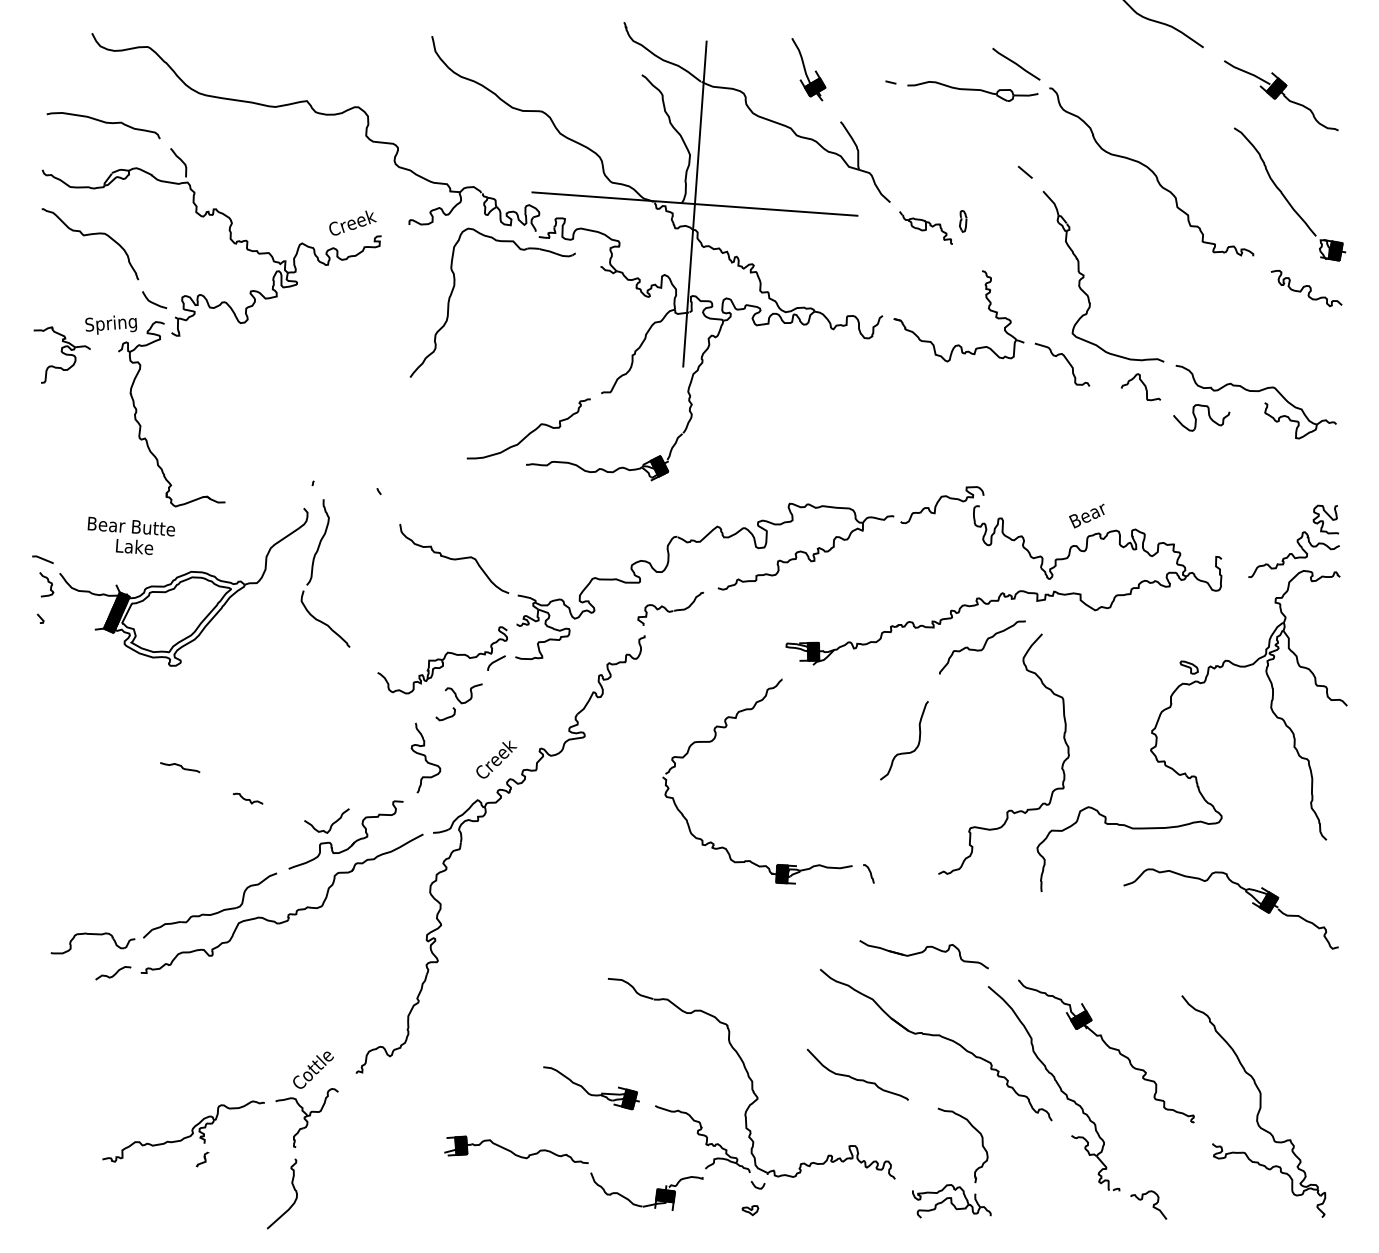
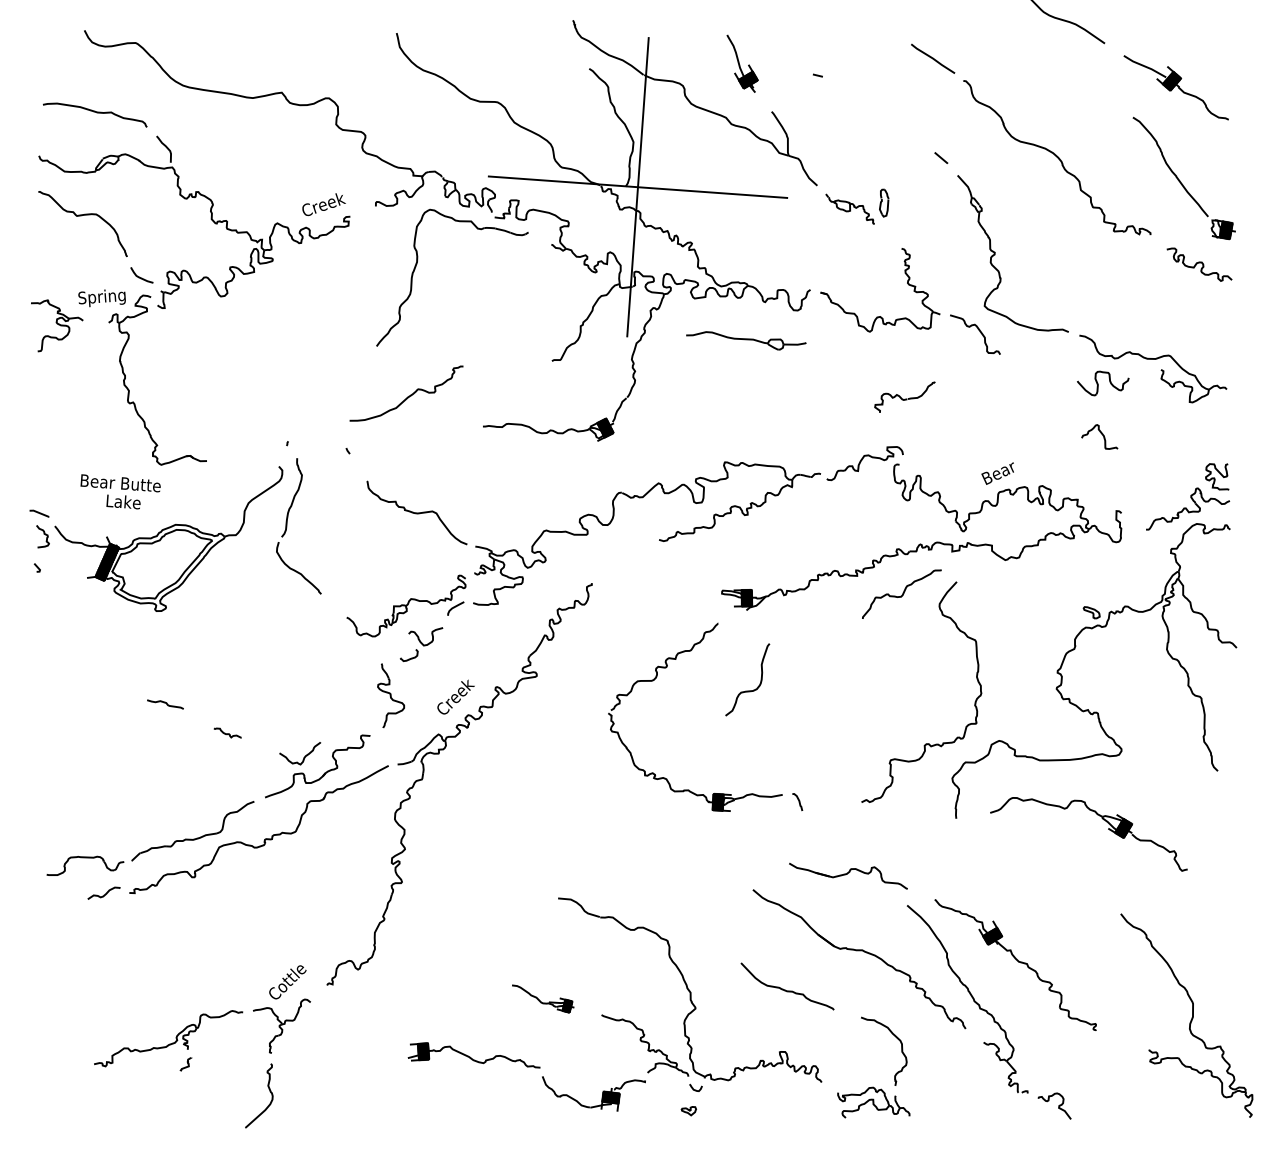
part: (972, 91) -> (745, 340), moved
part: (963, 221) -> (884, 203), size x1.4
curve: (1143, 385) -> (1102, 435), moved
curve: (530, 431) -> (408, 395), moved
part: (670, 608) -> (904, 396), moved
curve: (904, 752) -> (747, 690), moved
part: (1245, 892) -> (1102, 819), moved
part: (591, 1088) -> (543, 999), size x0.7
part: (1253, 1106) -> (1186, 1015), moved

